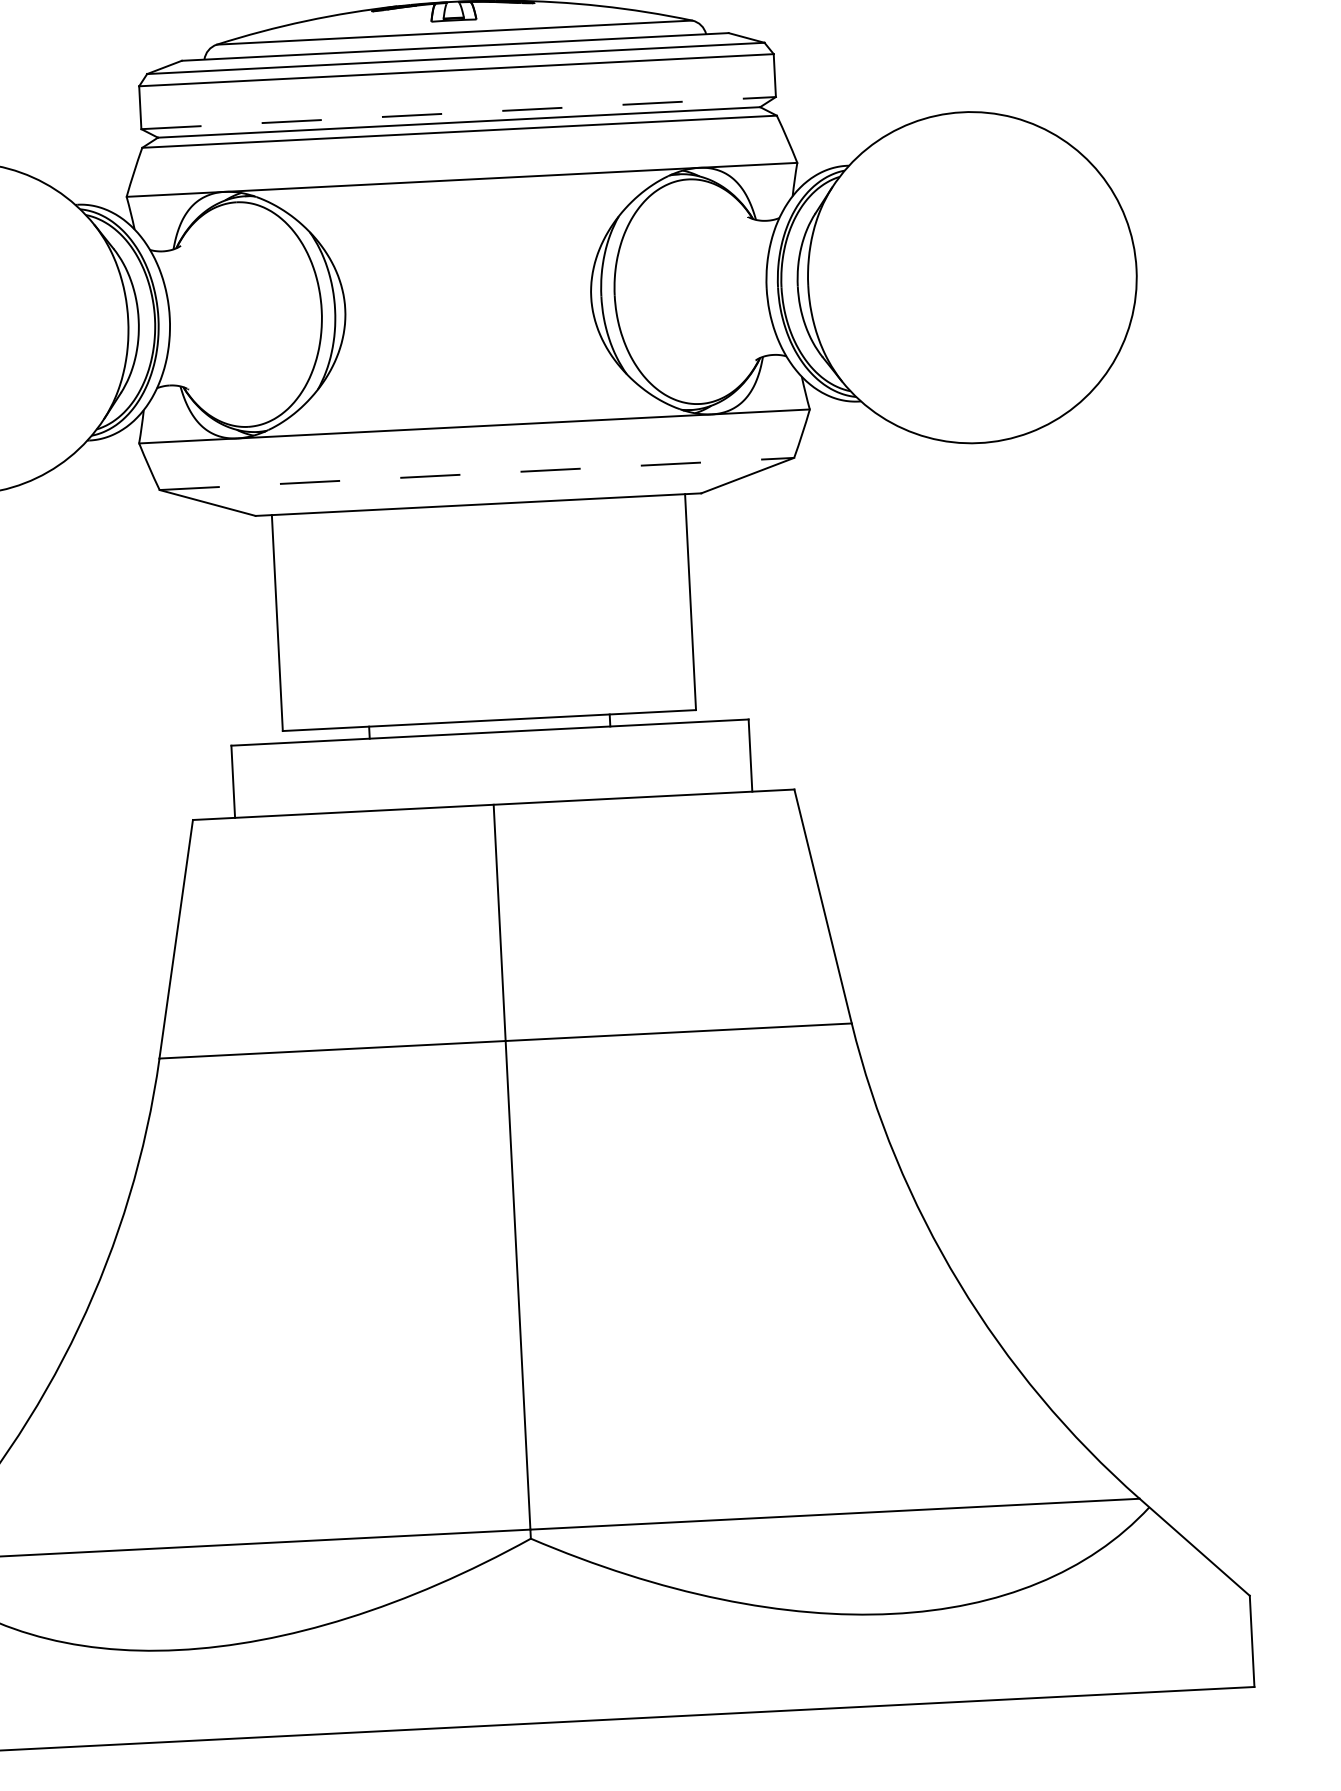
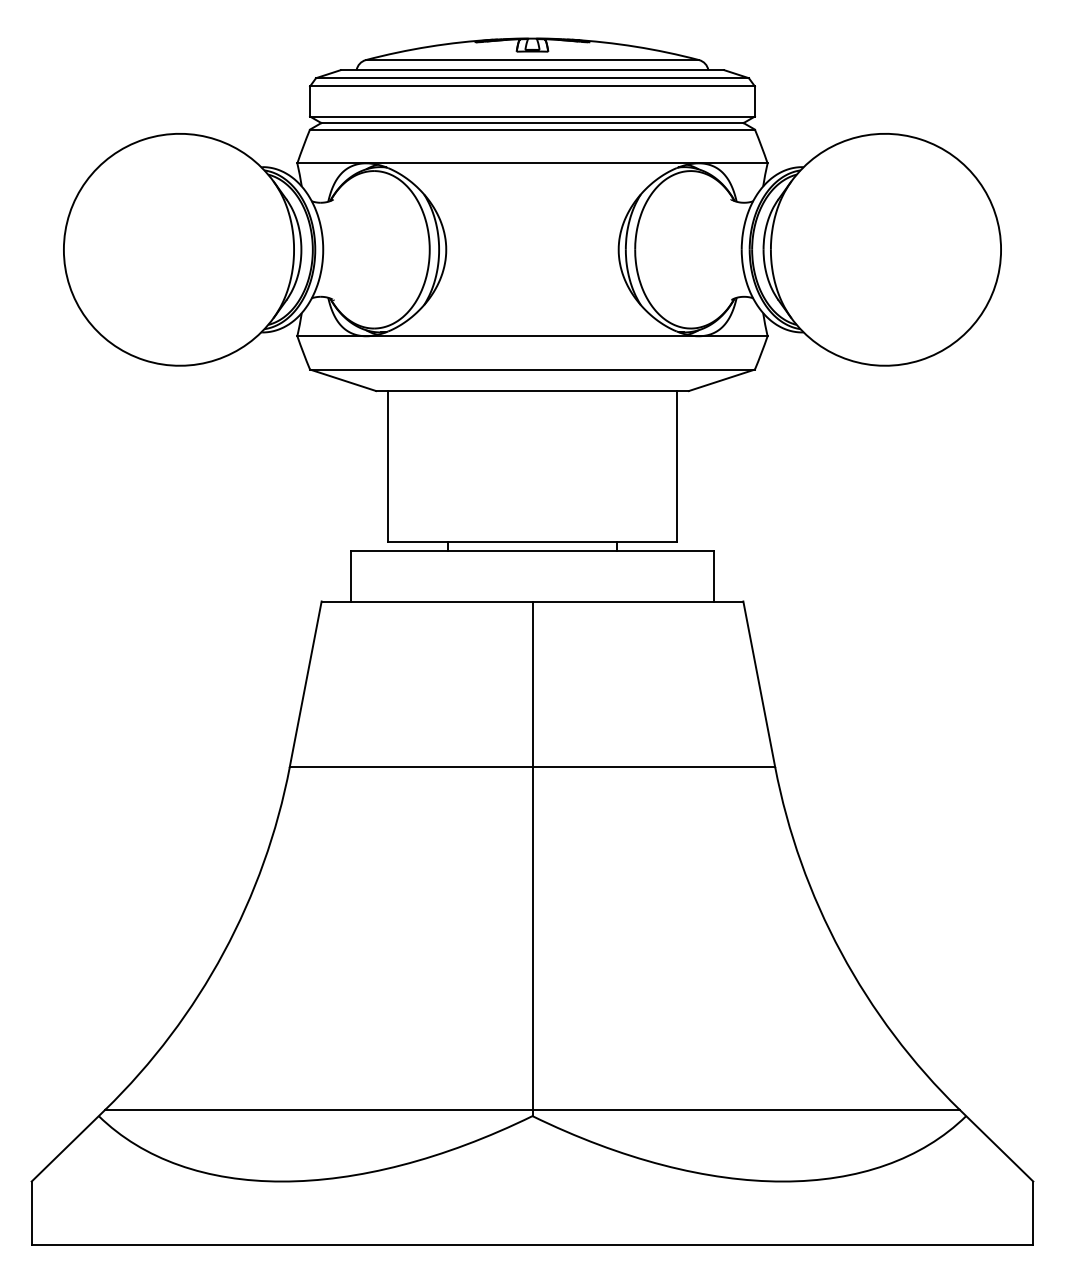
line: (460, 112) -> (533, 116), dashed -> solid
line: (478, 473) -> (533, 369), dashed -> solid

